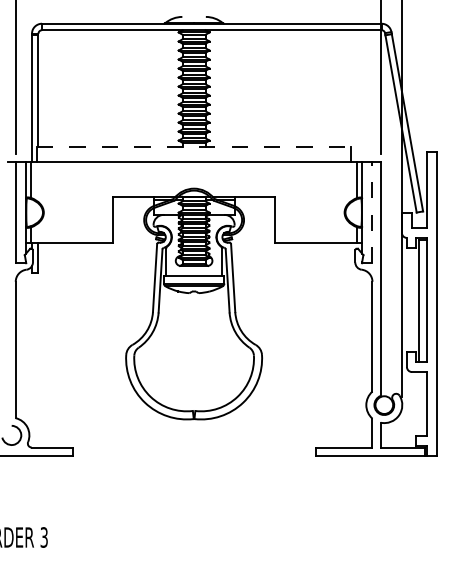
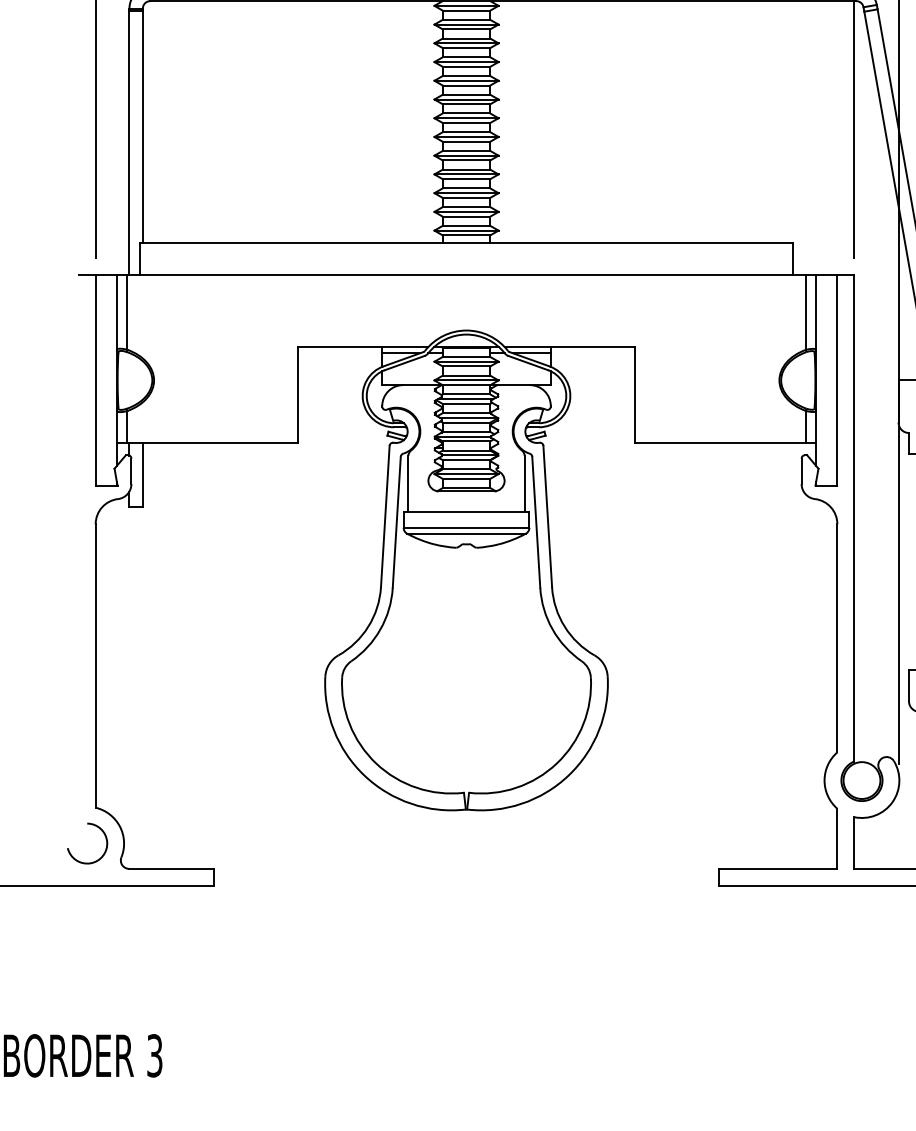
line: (194, 146) -> (467, 242), dashed -> solid
line: (372, 212) -> (837, 380), dashed -> solid

